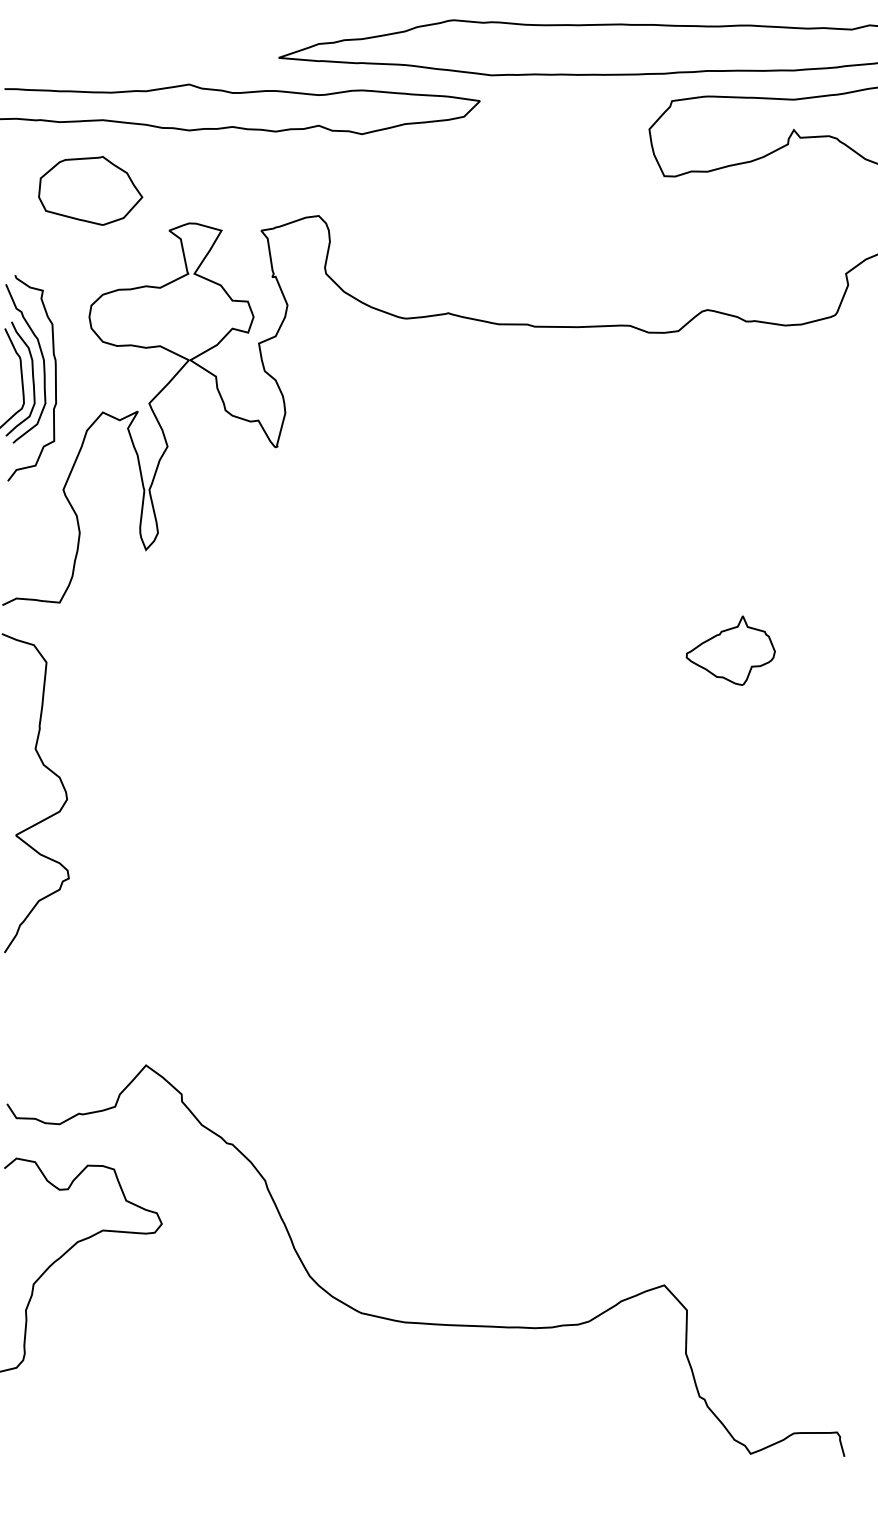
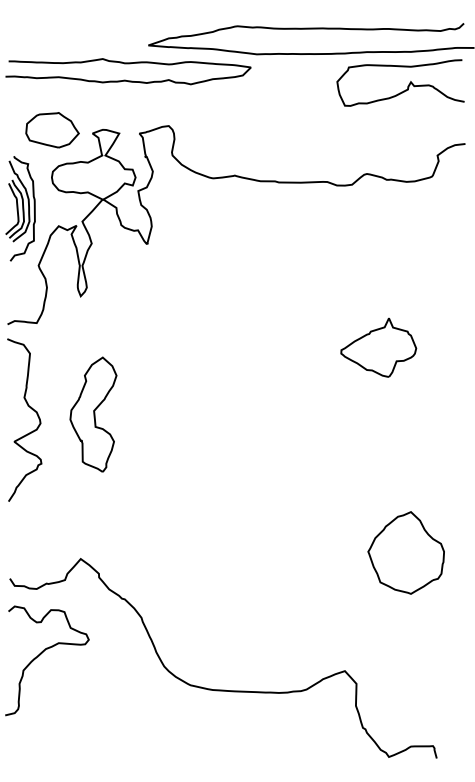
part: (90, 191) -> (52, 130), moved
part: (730, 650) -> (378, 347), size x1.67
part: (171, 781) -> (93, 414), added
part: (783, 1052) -> (405, 552), added

